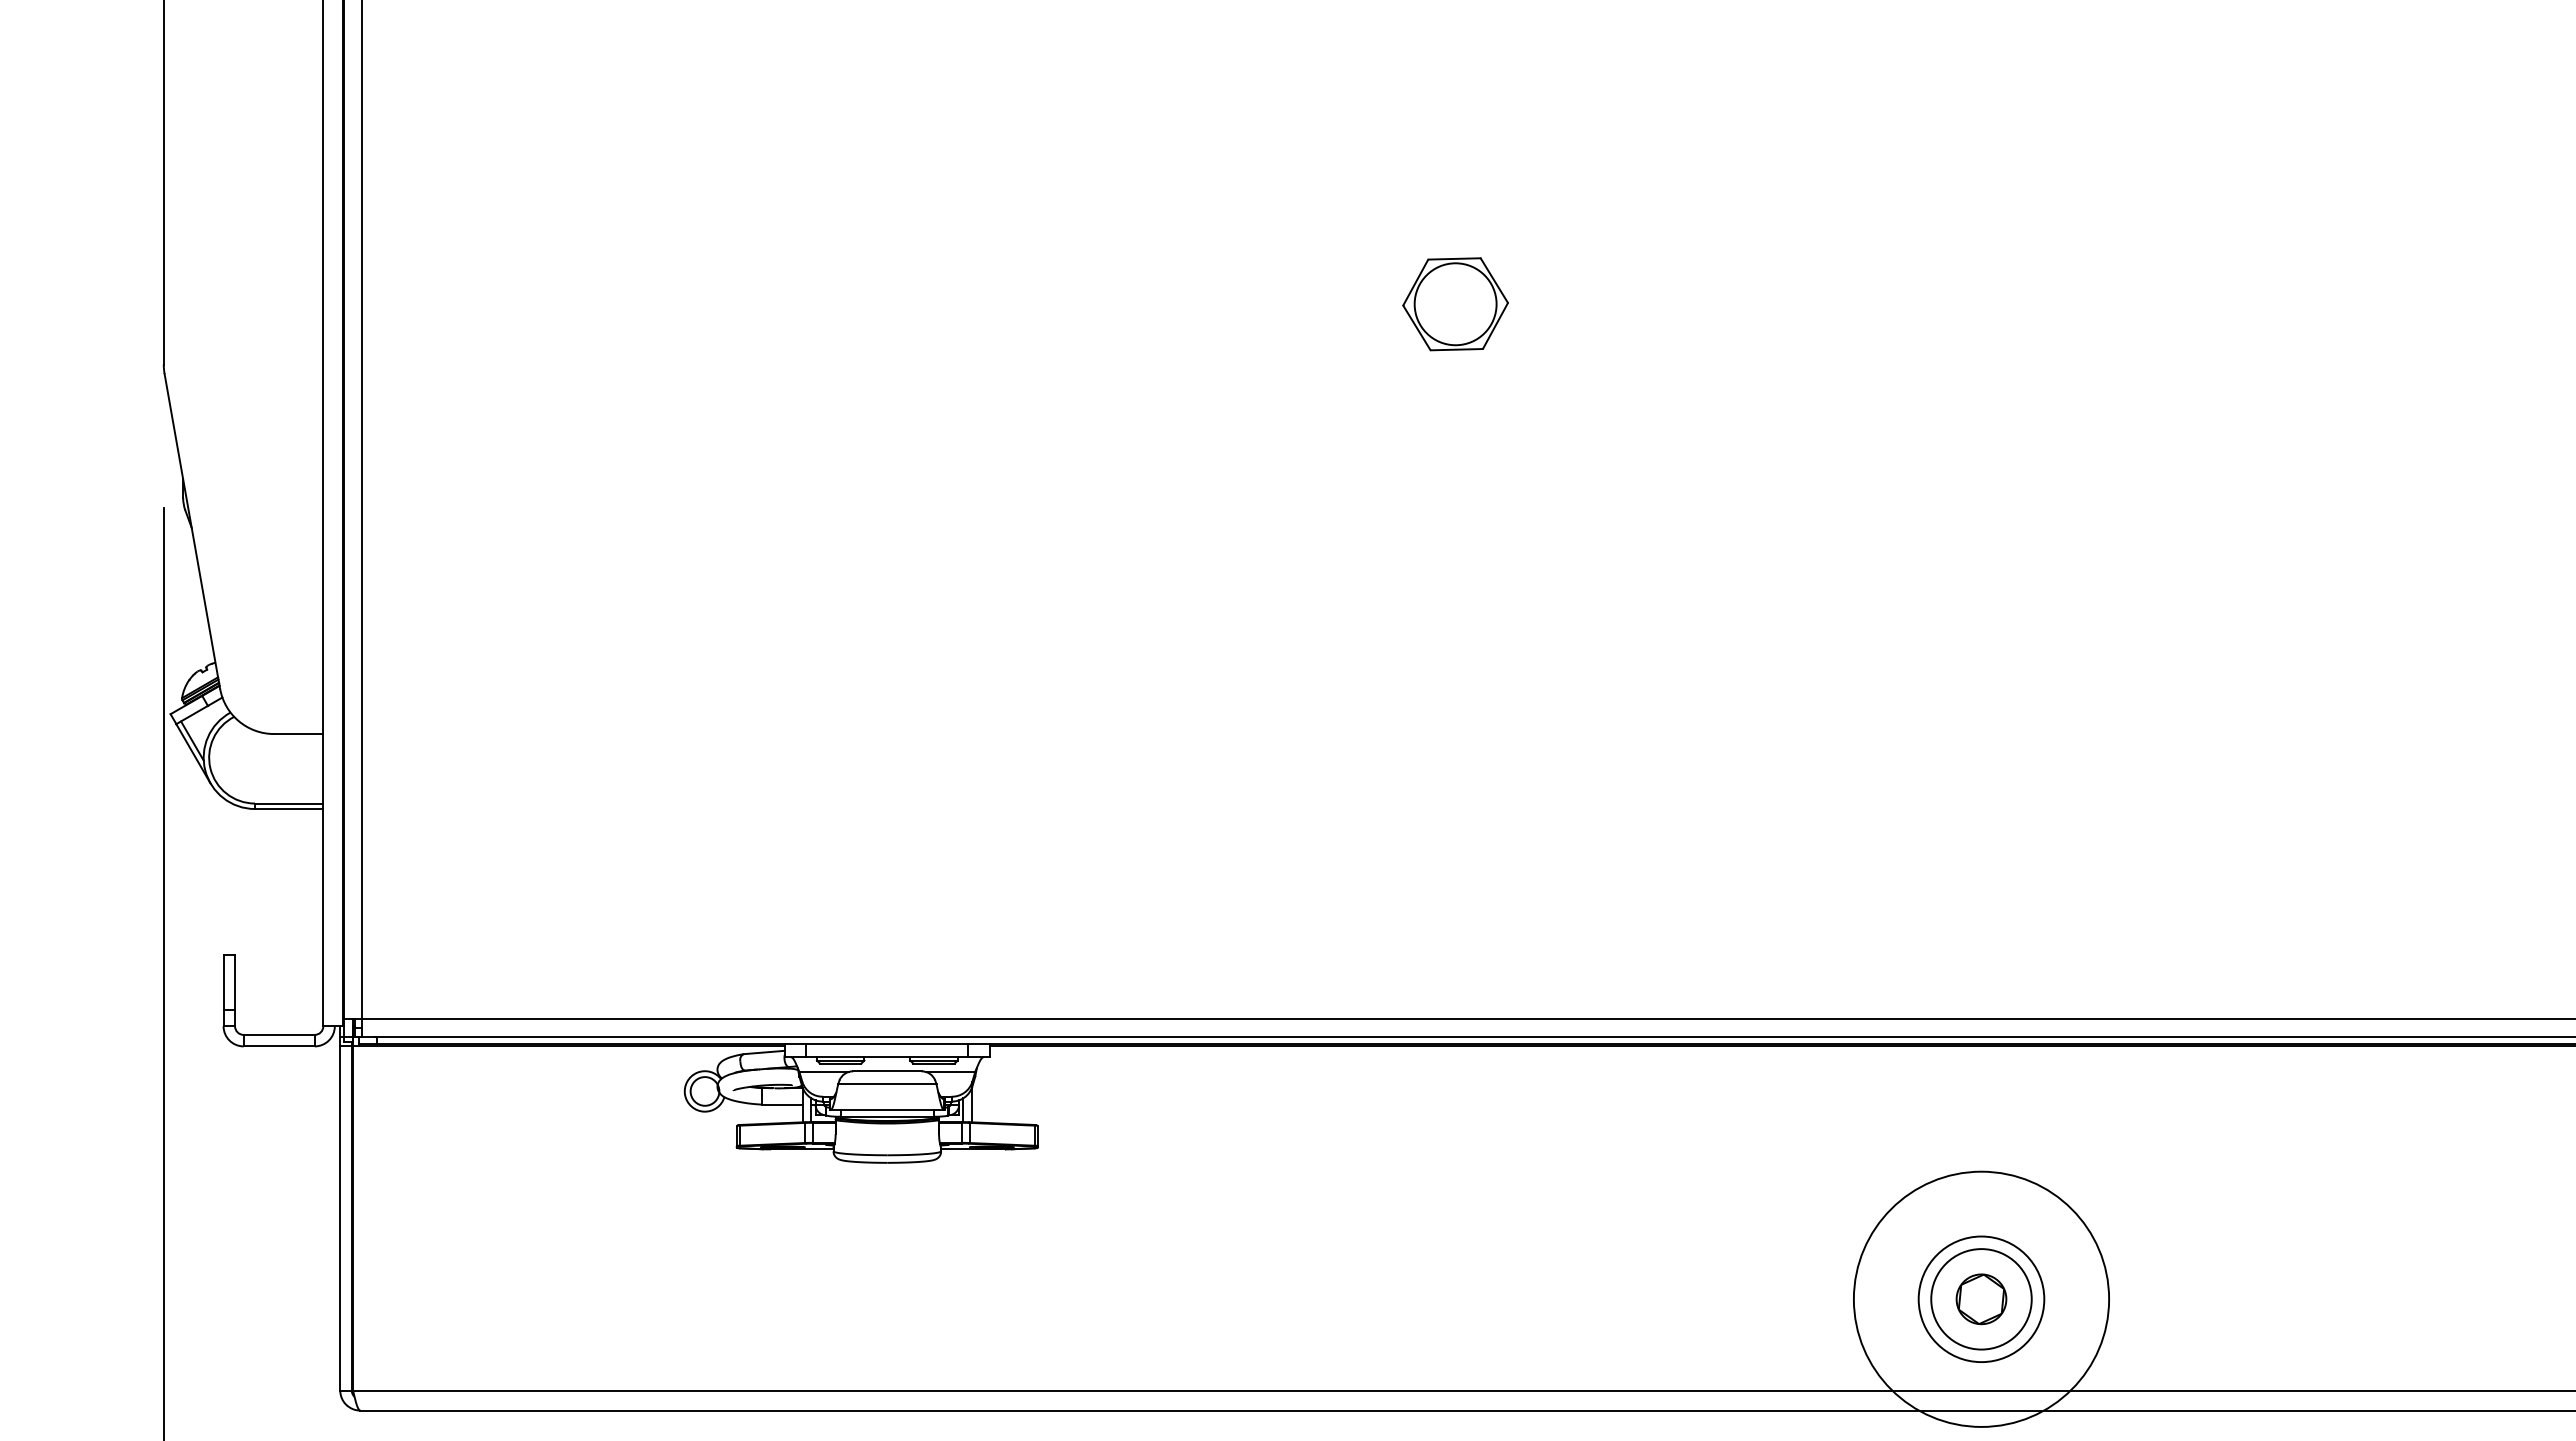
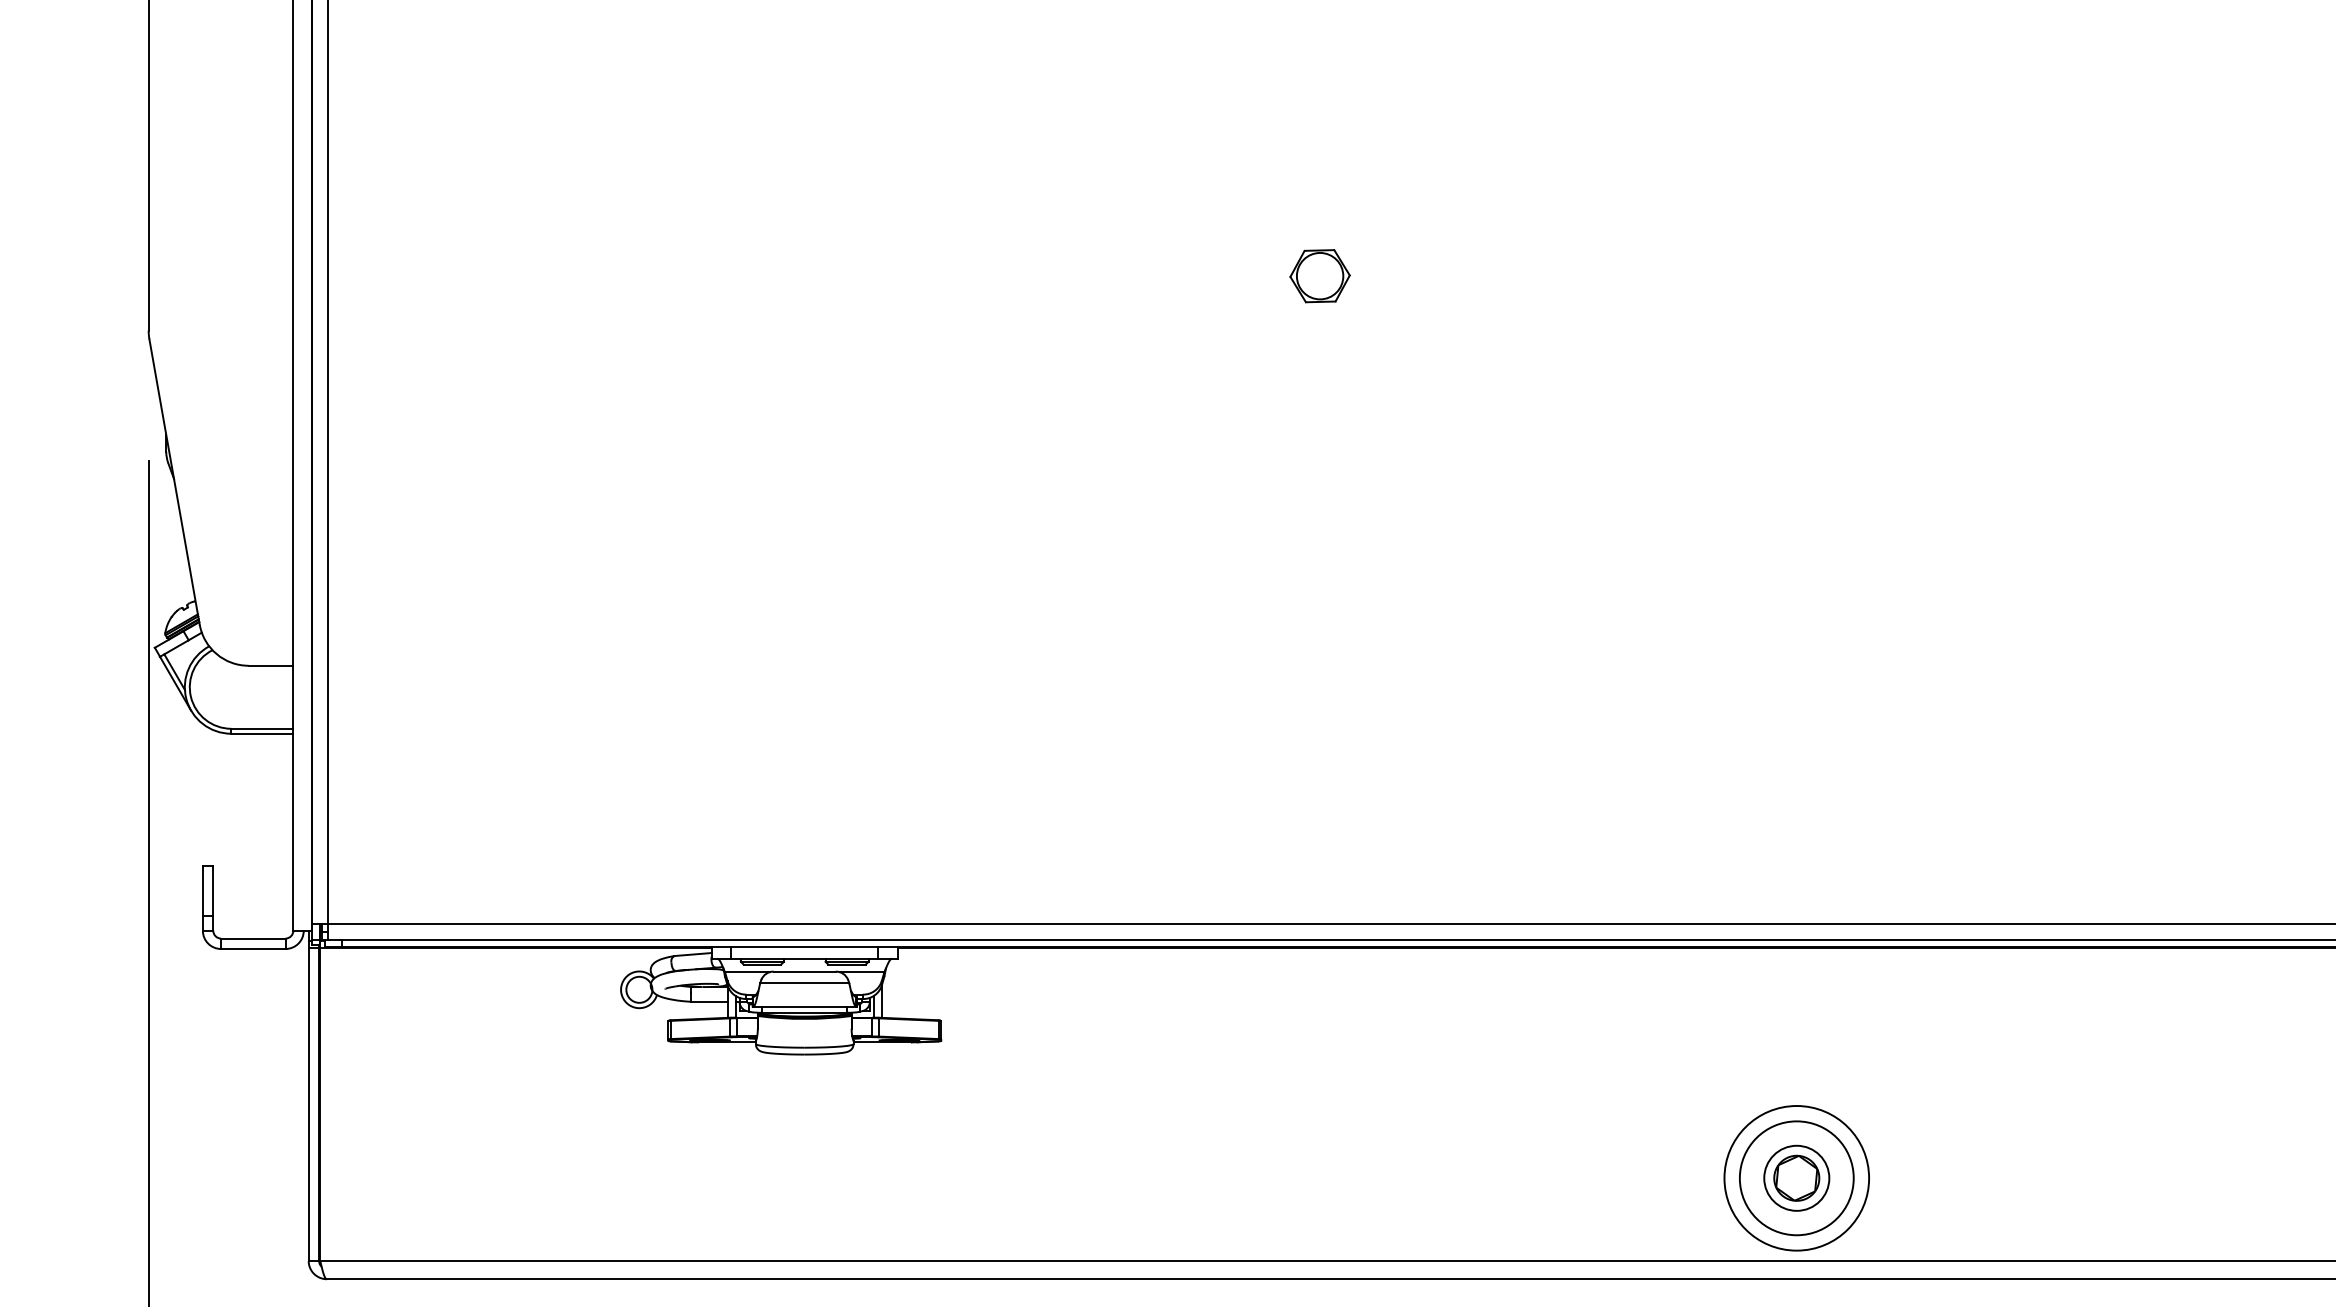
part: (1455, 304) -> (1319, 276), size x0.62
circle: (1981, 1299) -> (1796, 1178), size x0.62
circle: (1981, 1299) -> (1796, 1178), size x0.71

